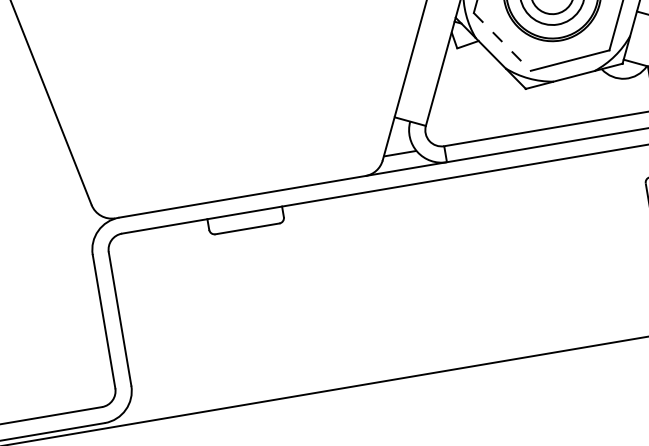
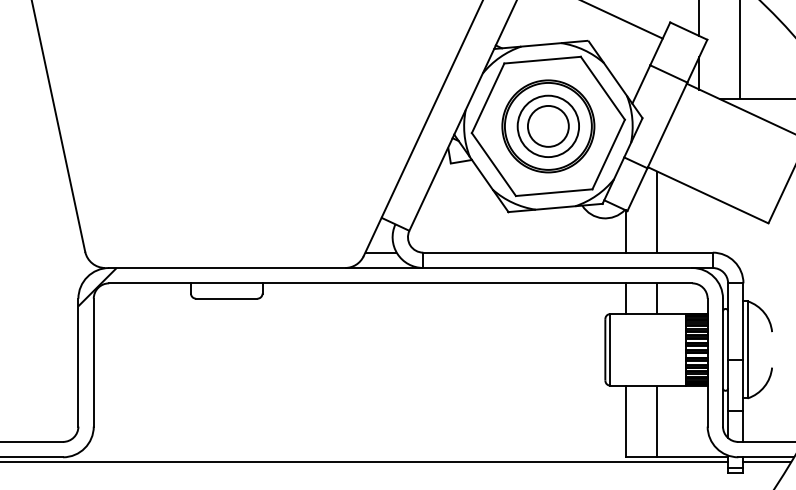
line: (502, 41) -> (494, 164), dashed -> solid
hatch: (110, 240) -> (97, 287), added

